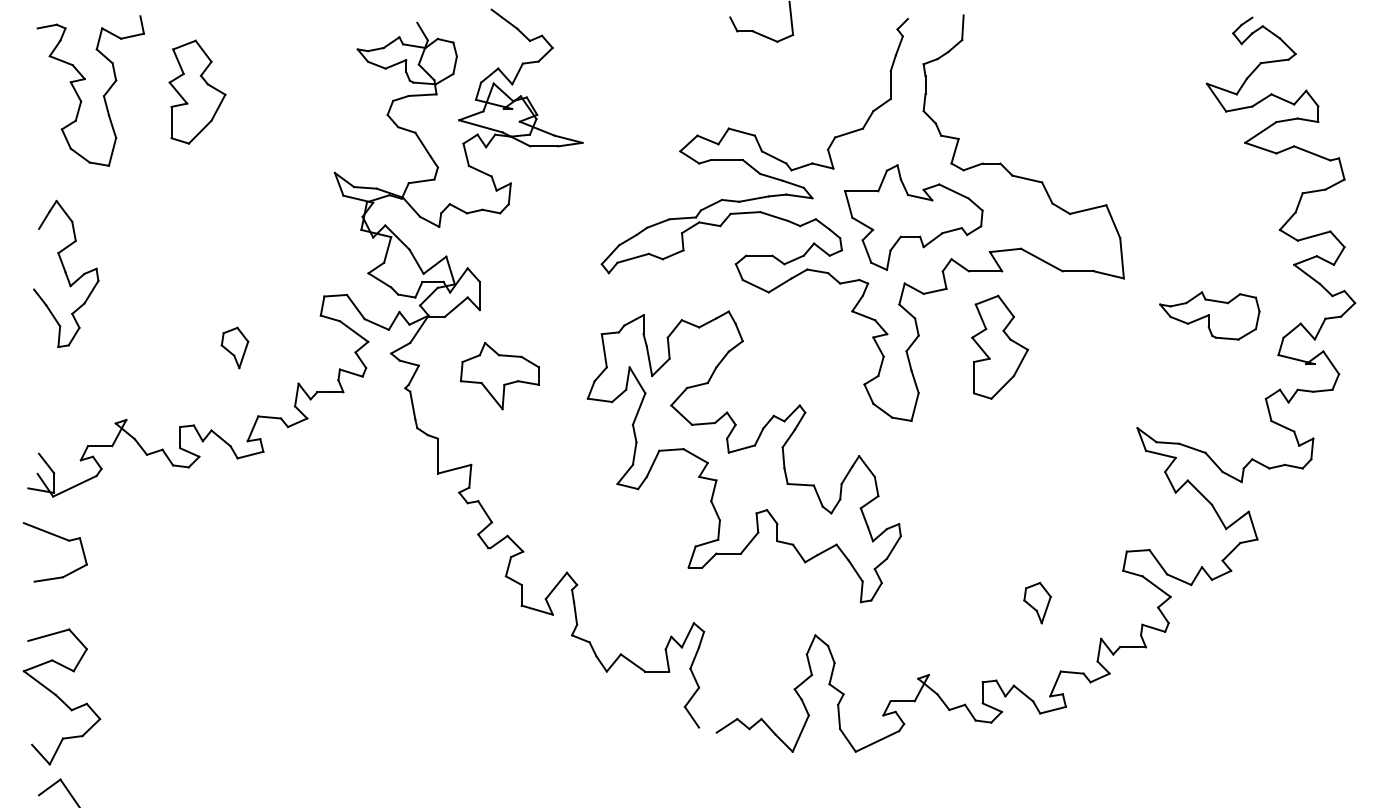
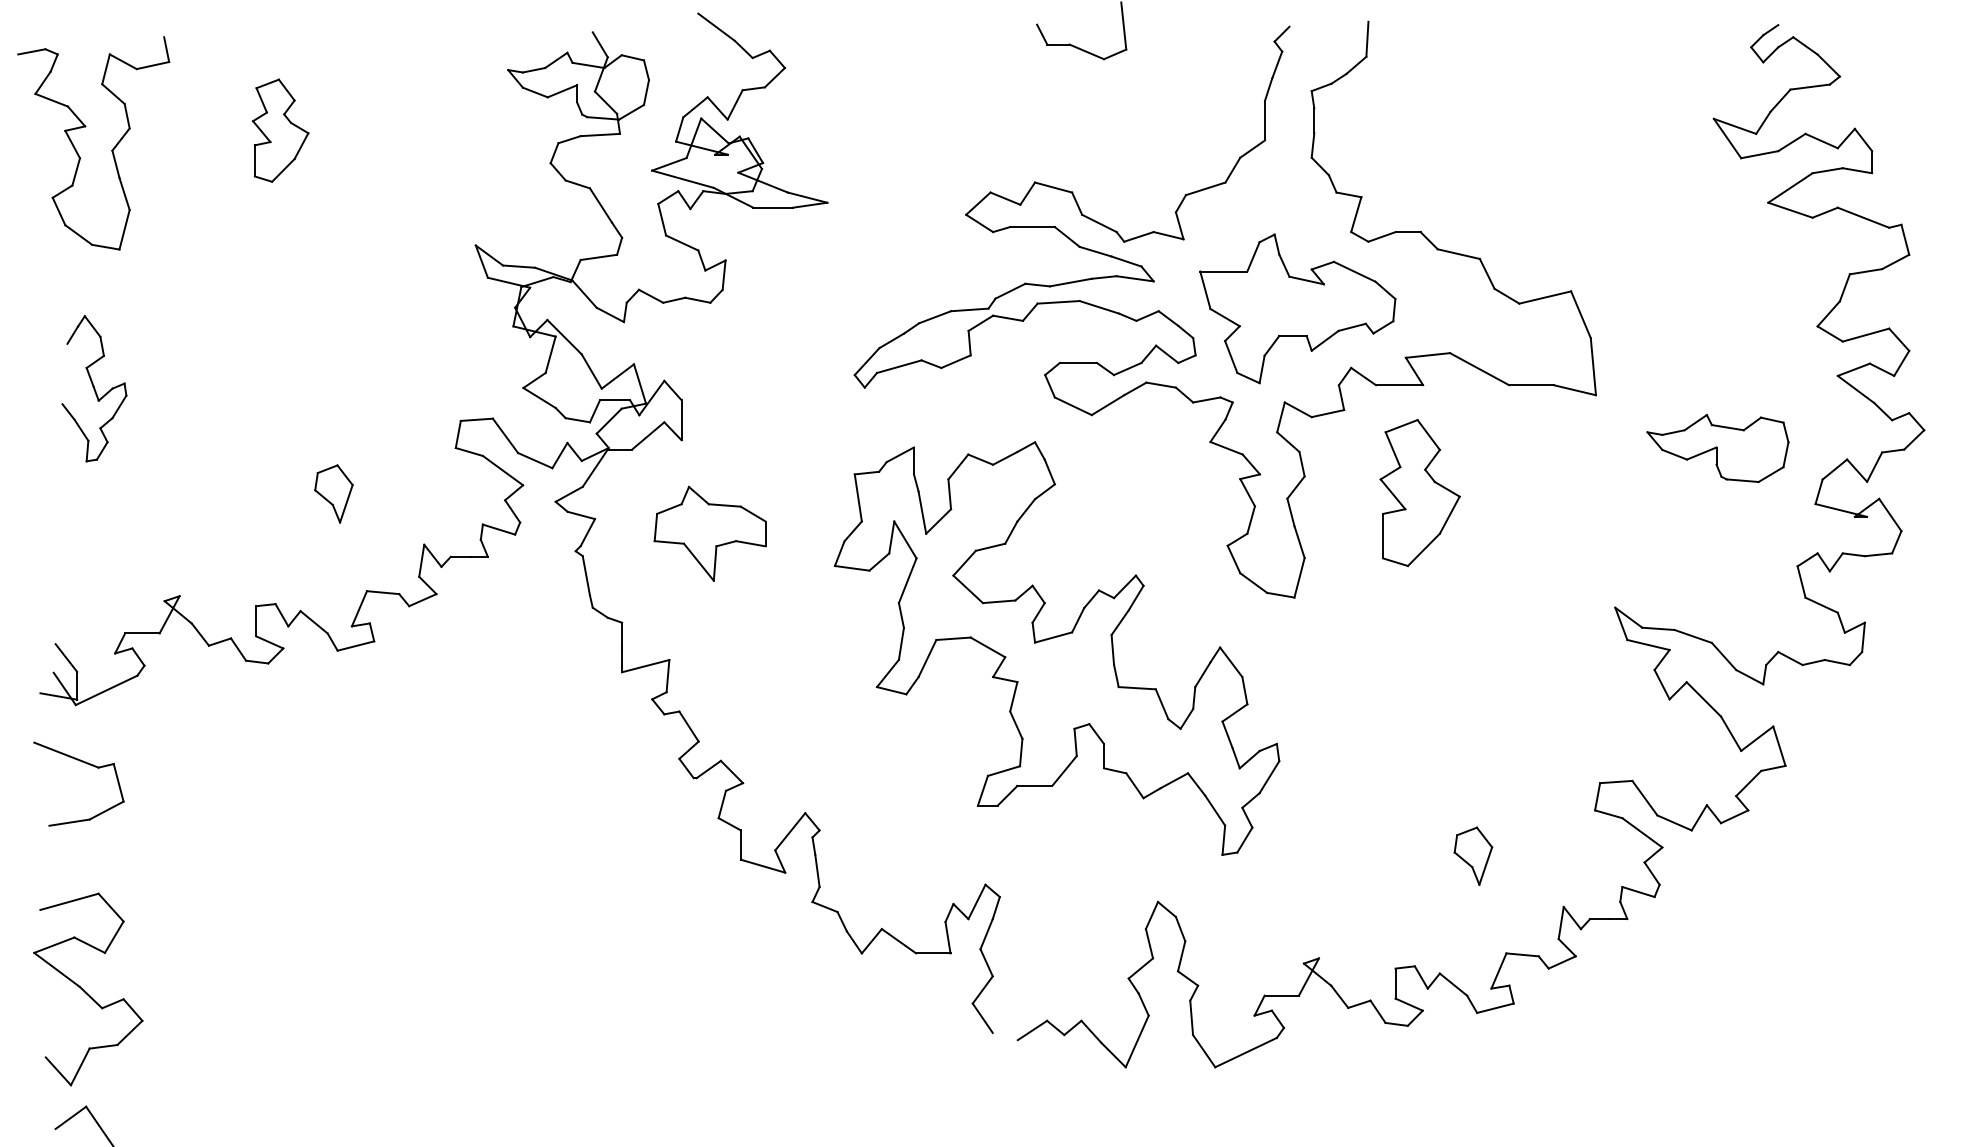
part: (84, 80) -> (84, 128), moved
part: (197, 91) -> (280, 129), size x0.7
part: (66, 273) -> (94, 388), size x0.7

